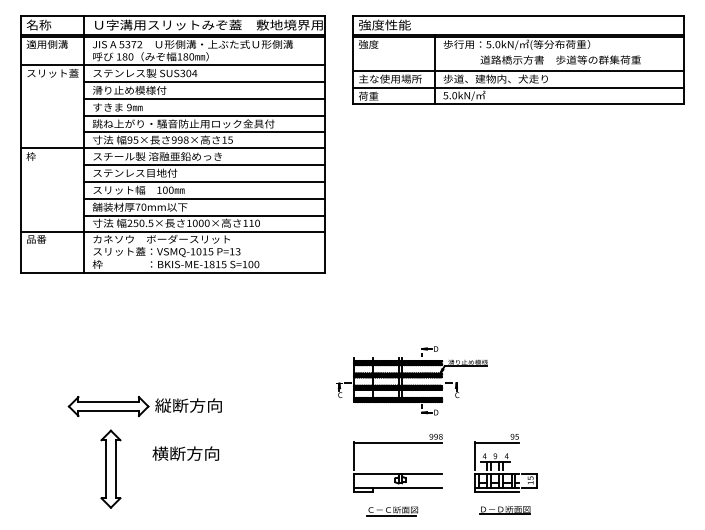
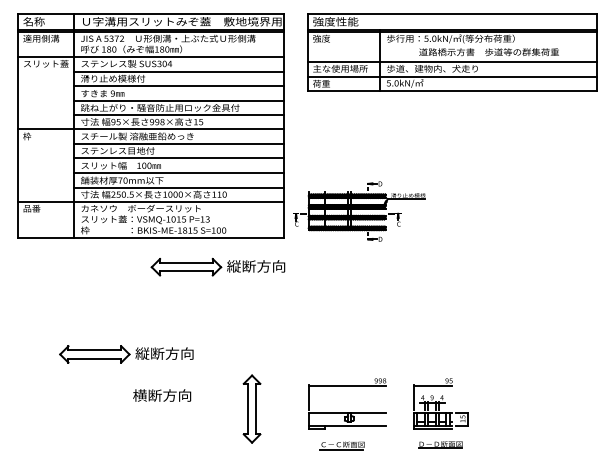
part: (249, 306) -> (217, 267), added
part: (411, 380) -> (358, 211), moved
part: (110, 468) -> (251, 408), moved

